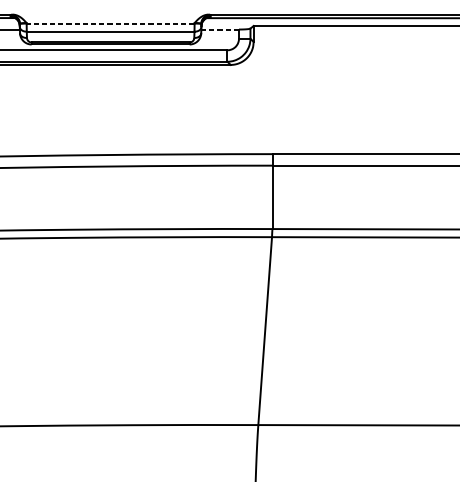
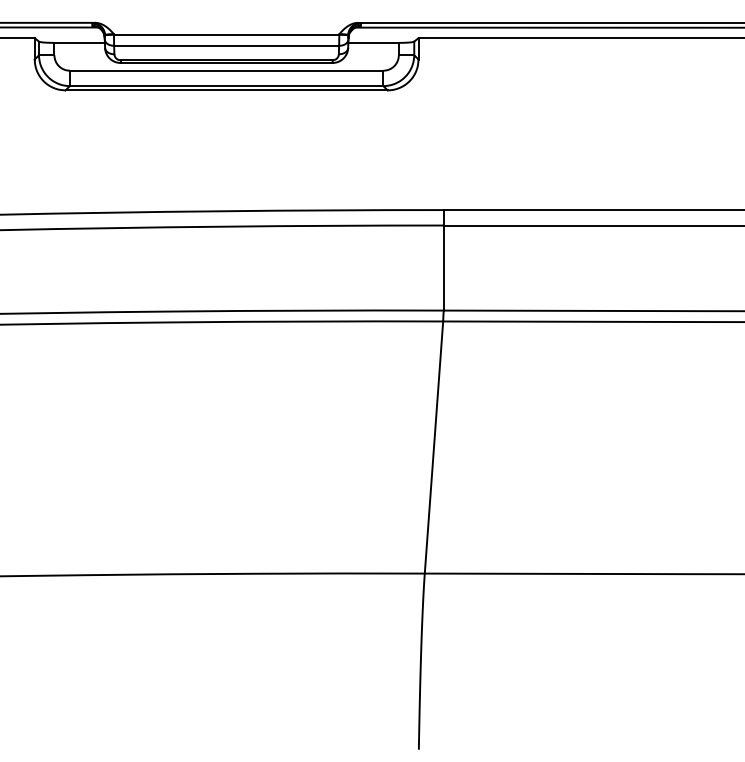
line: (110, 23) -> (226, 34), dashed -> solid
line: (220, 29) -> (373, 42), dashed -> solid

